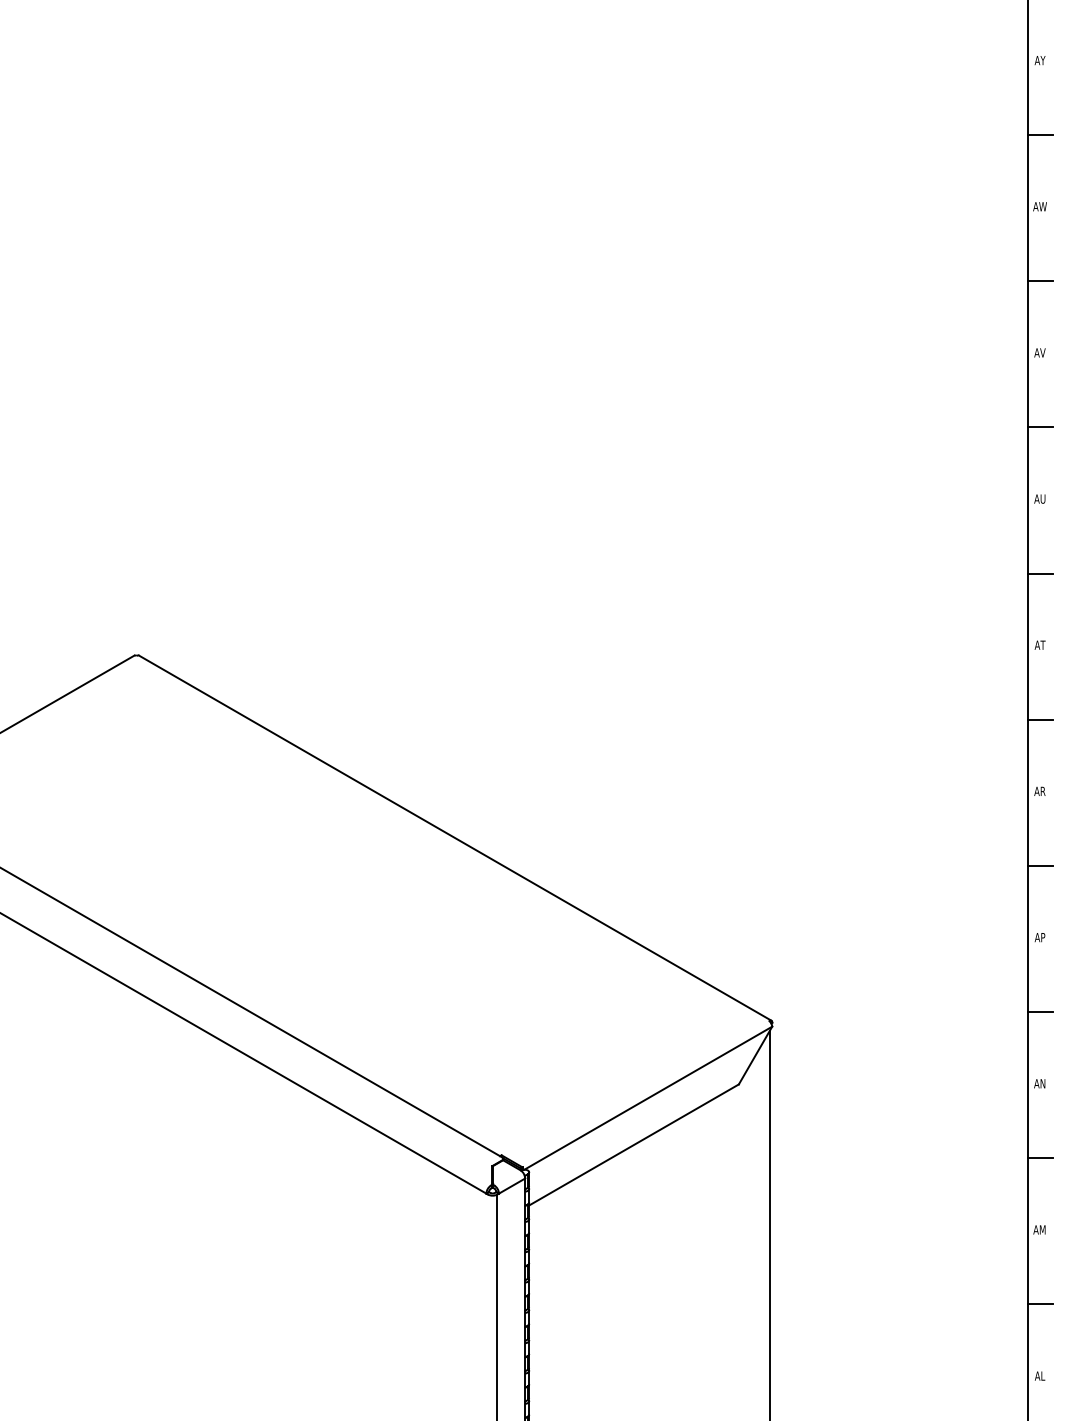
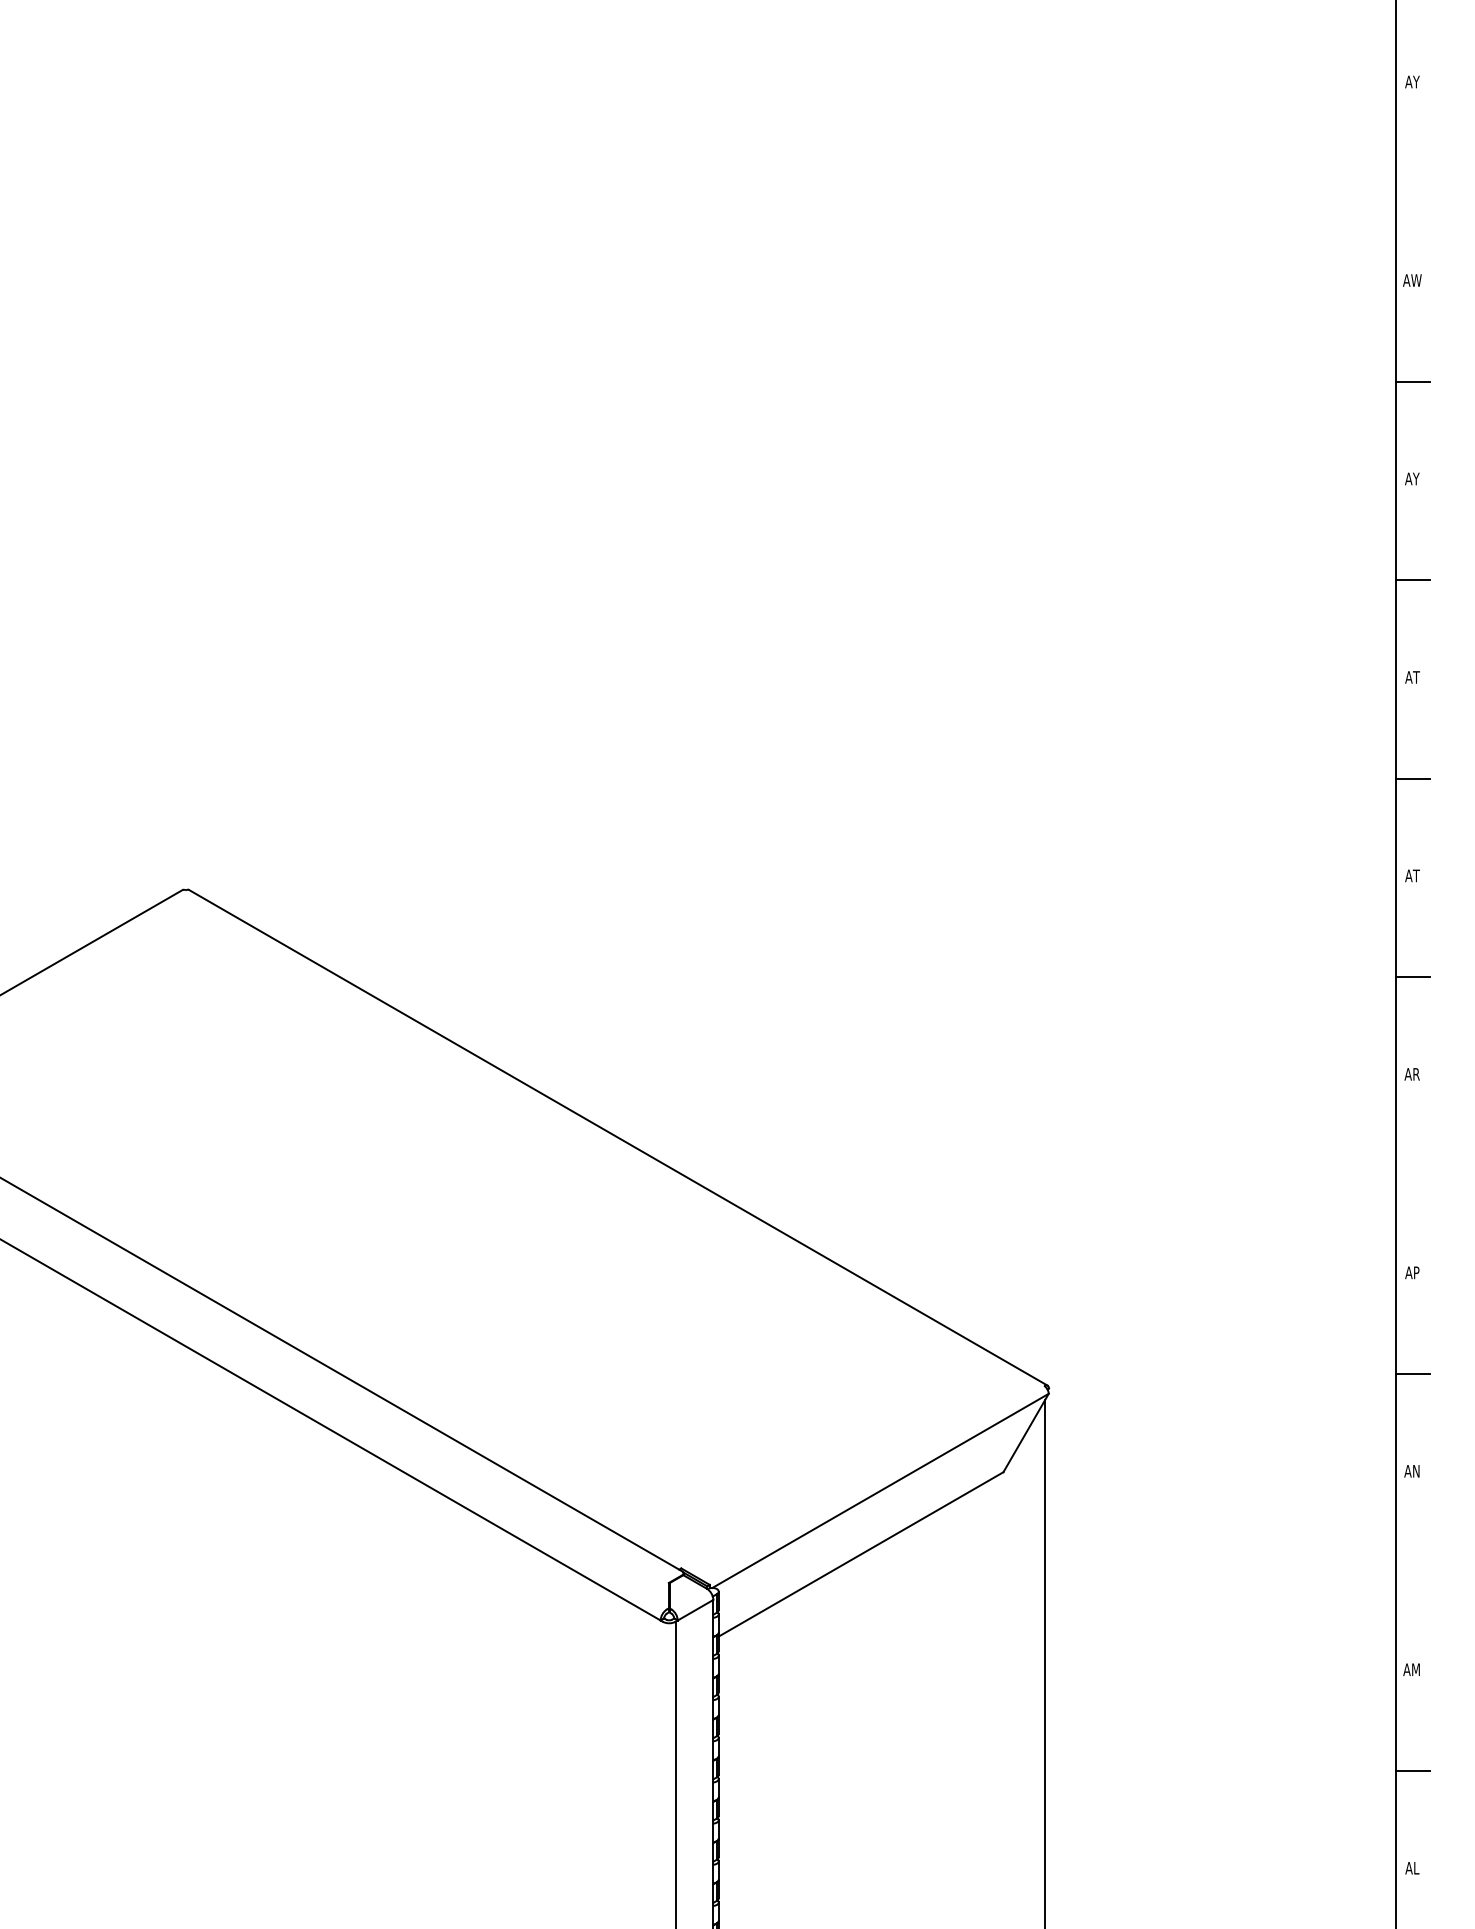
line: (1040, 135) -> (1412, 183), removed
text: (1039, 352) -> (1411, 478), AV -> AY
text: (1039, 499) -> (1411, 677), AU -> AT
line: (1040, 865) -> (1412, 1175), removed
line: (1040, 1158) -> (1412, 1572), removed

